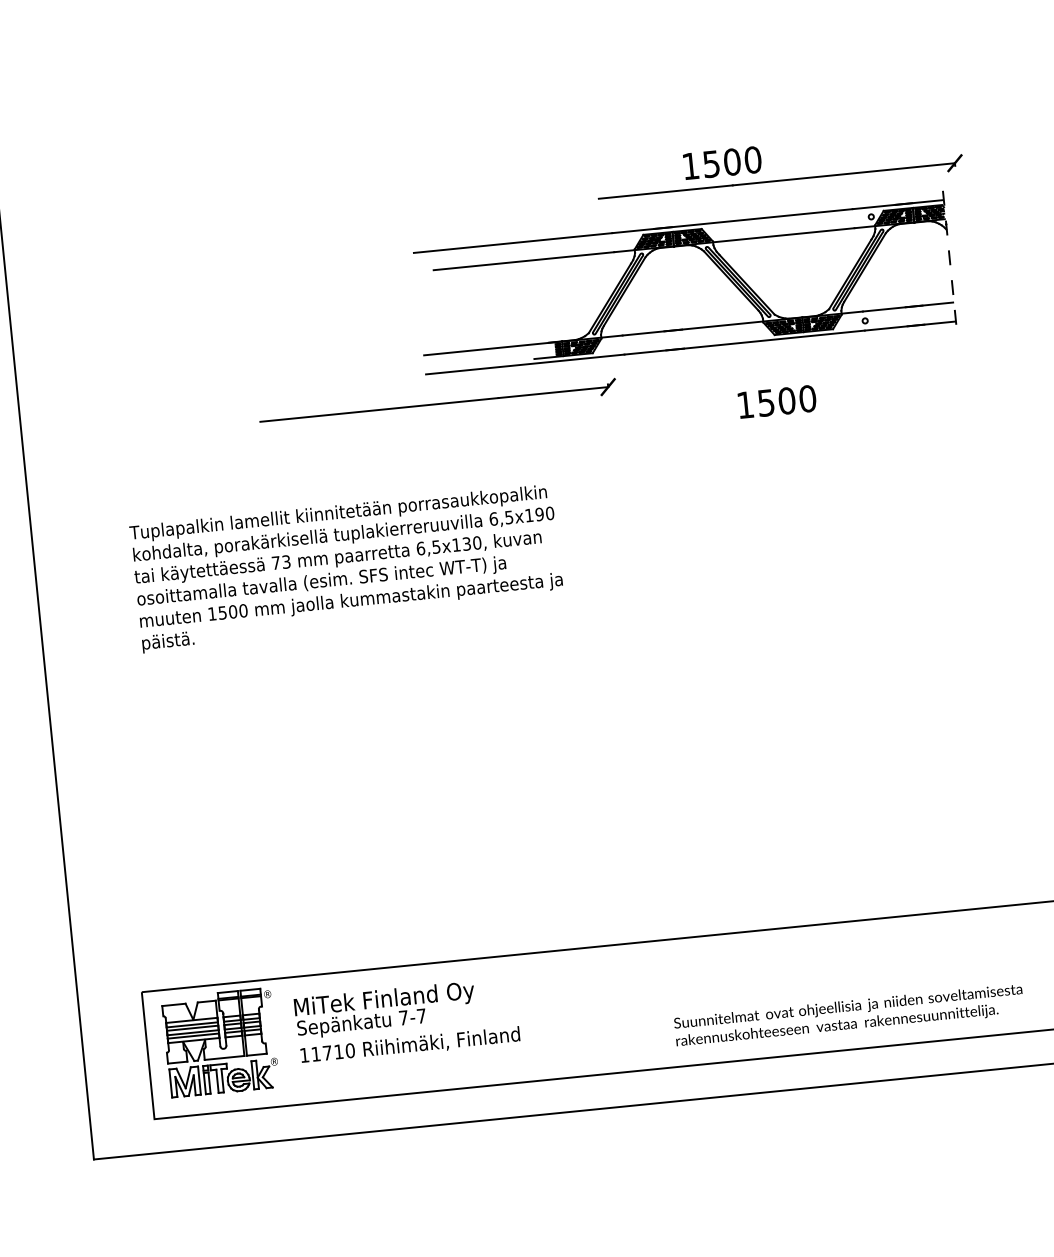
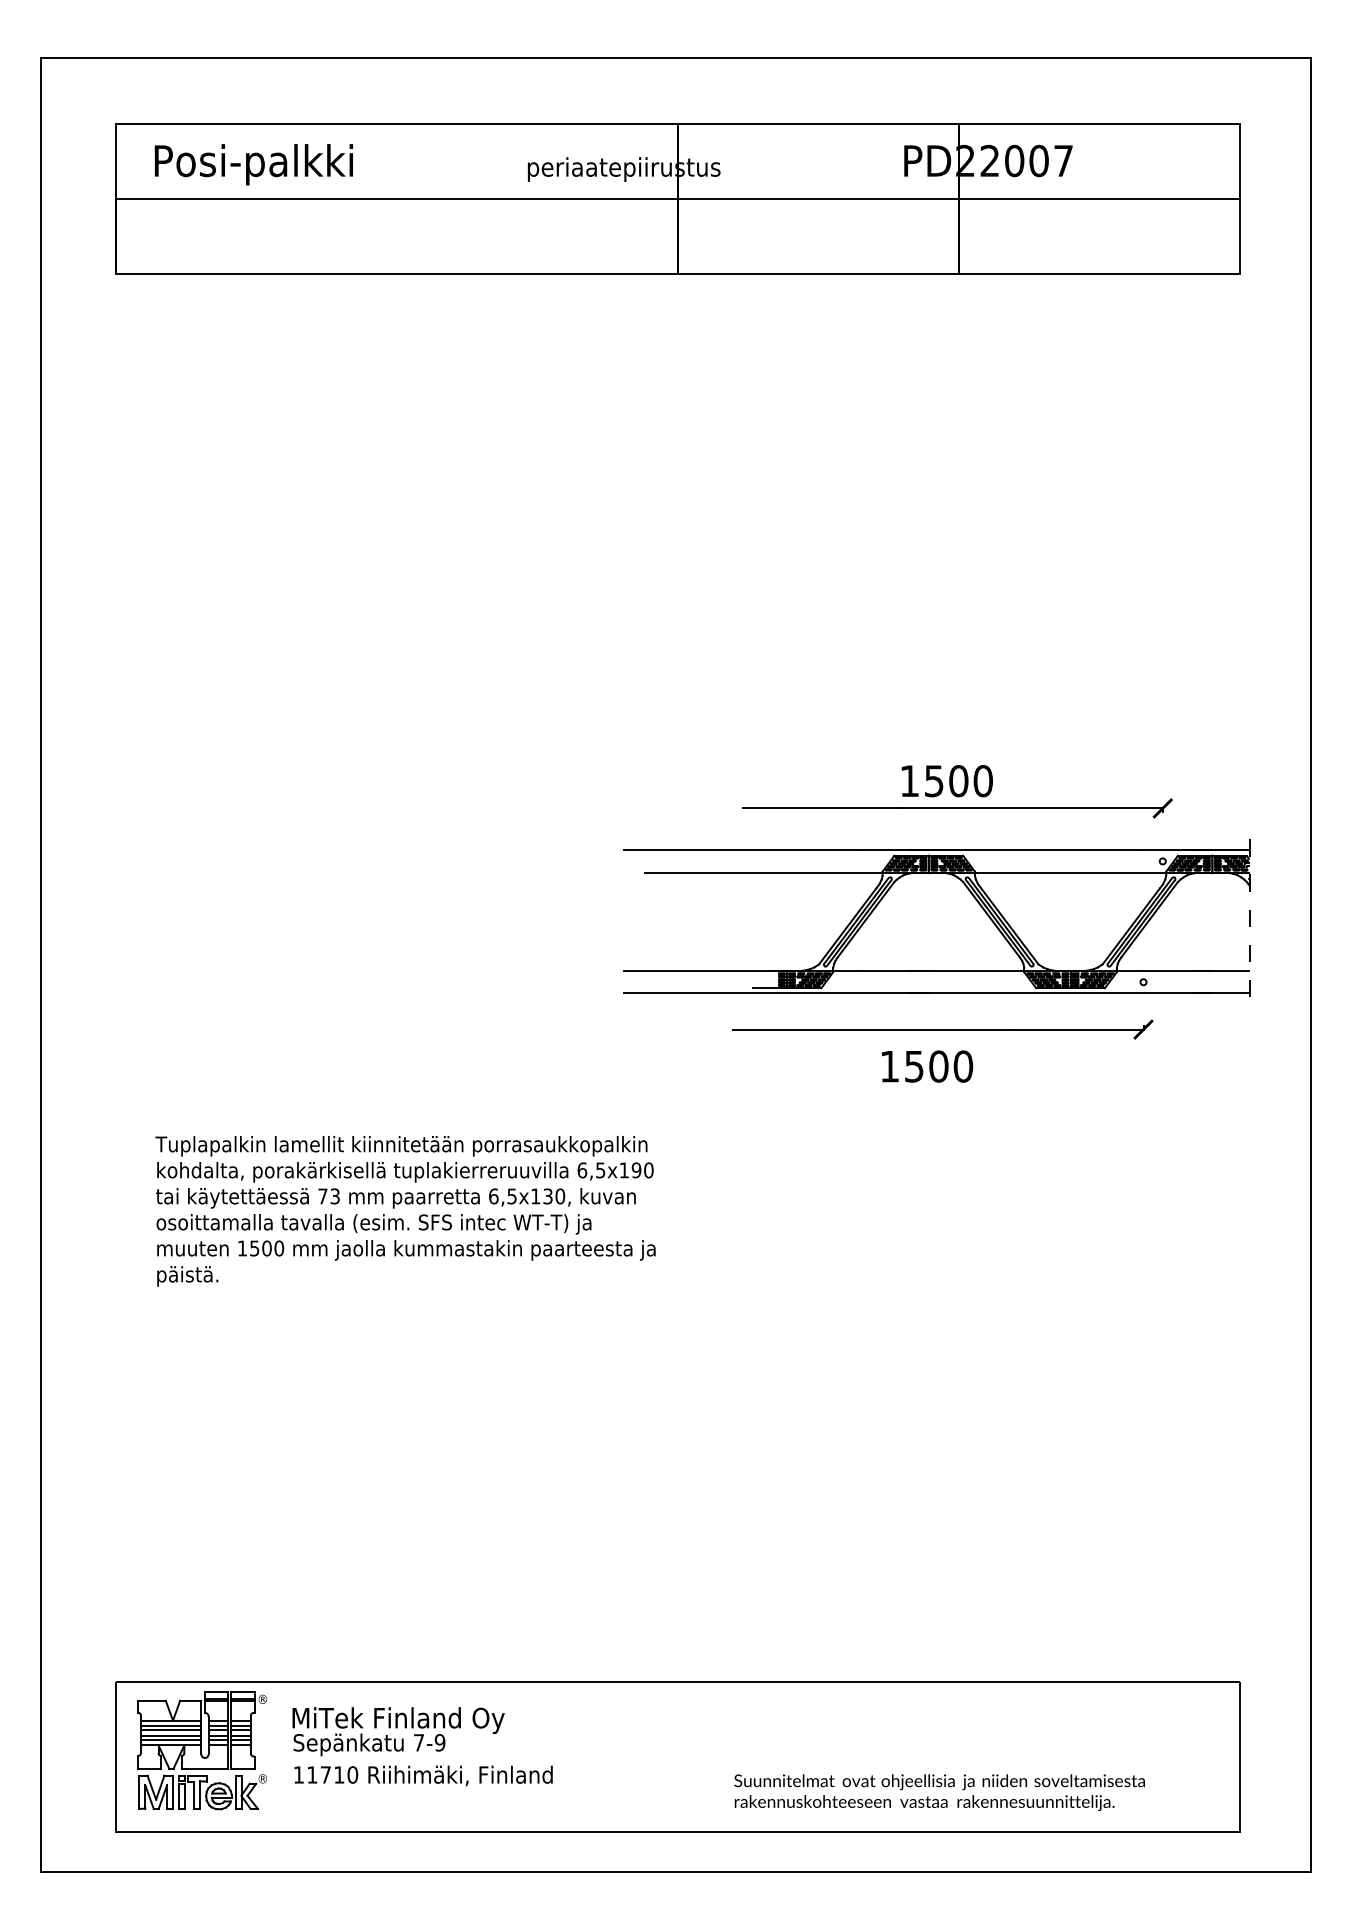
text: (721, 163) -> (946, 781), moved
part: (684, 283) -> (936, 917), moved
part: (437, 404) -> (942, 1029), moved
text: (421, 1015) -> (439, 1742), 7-7 -> 7-9

